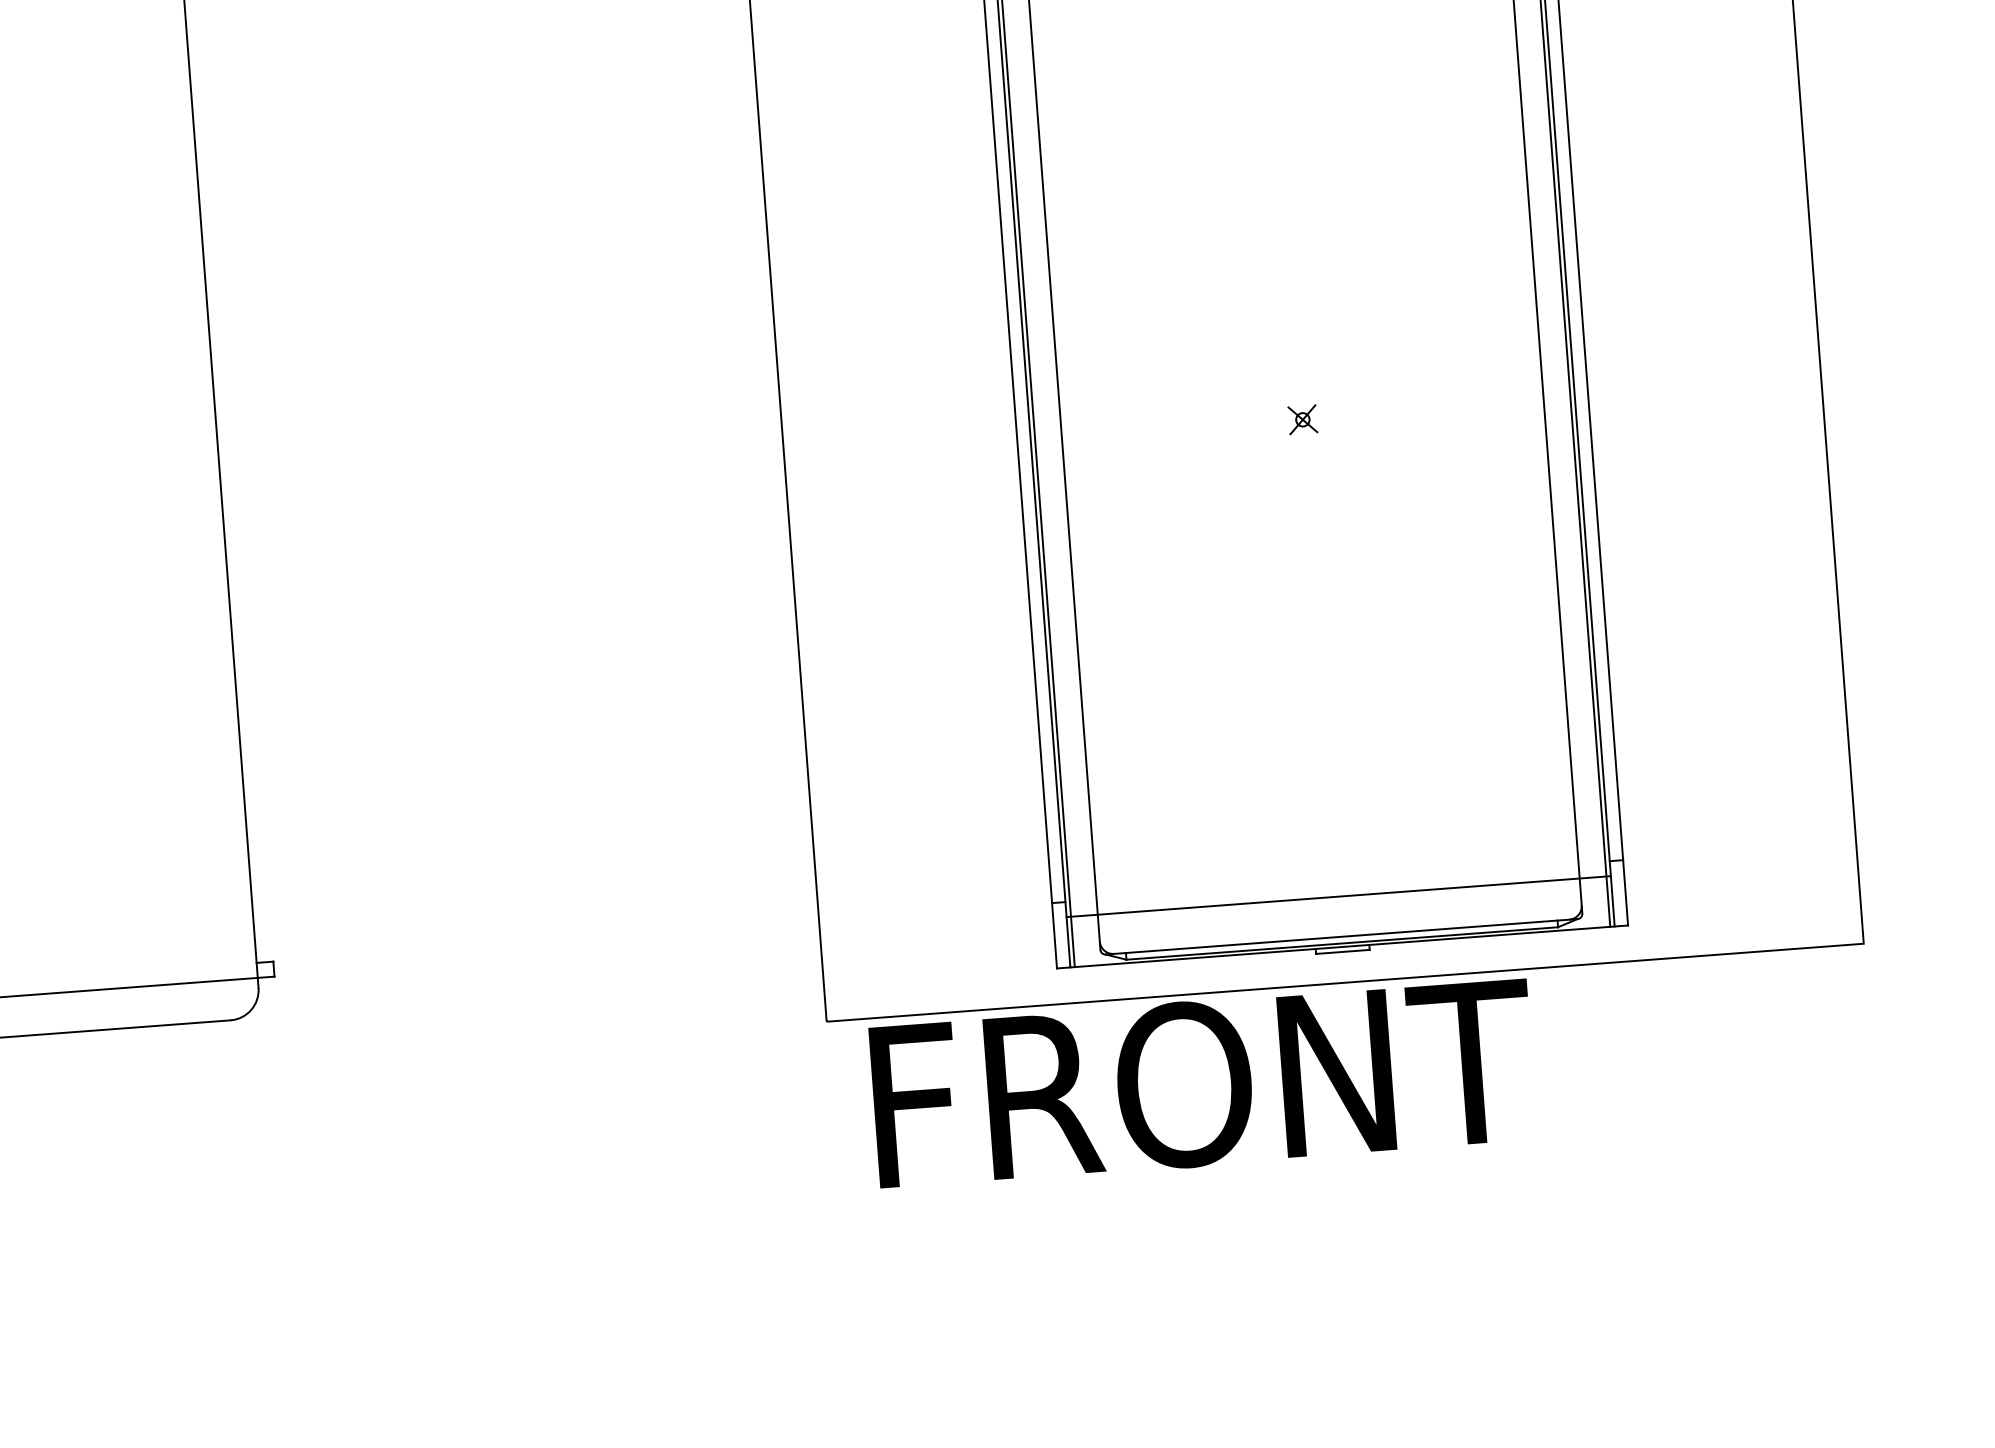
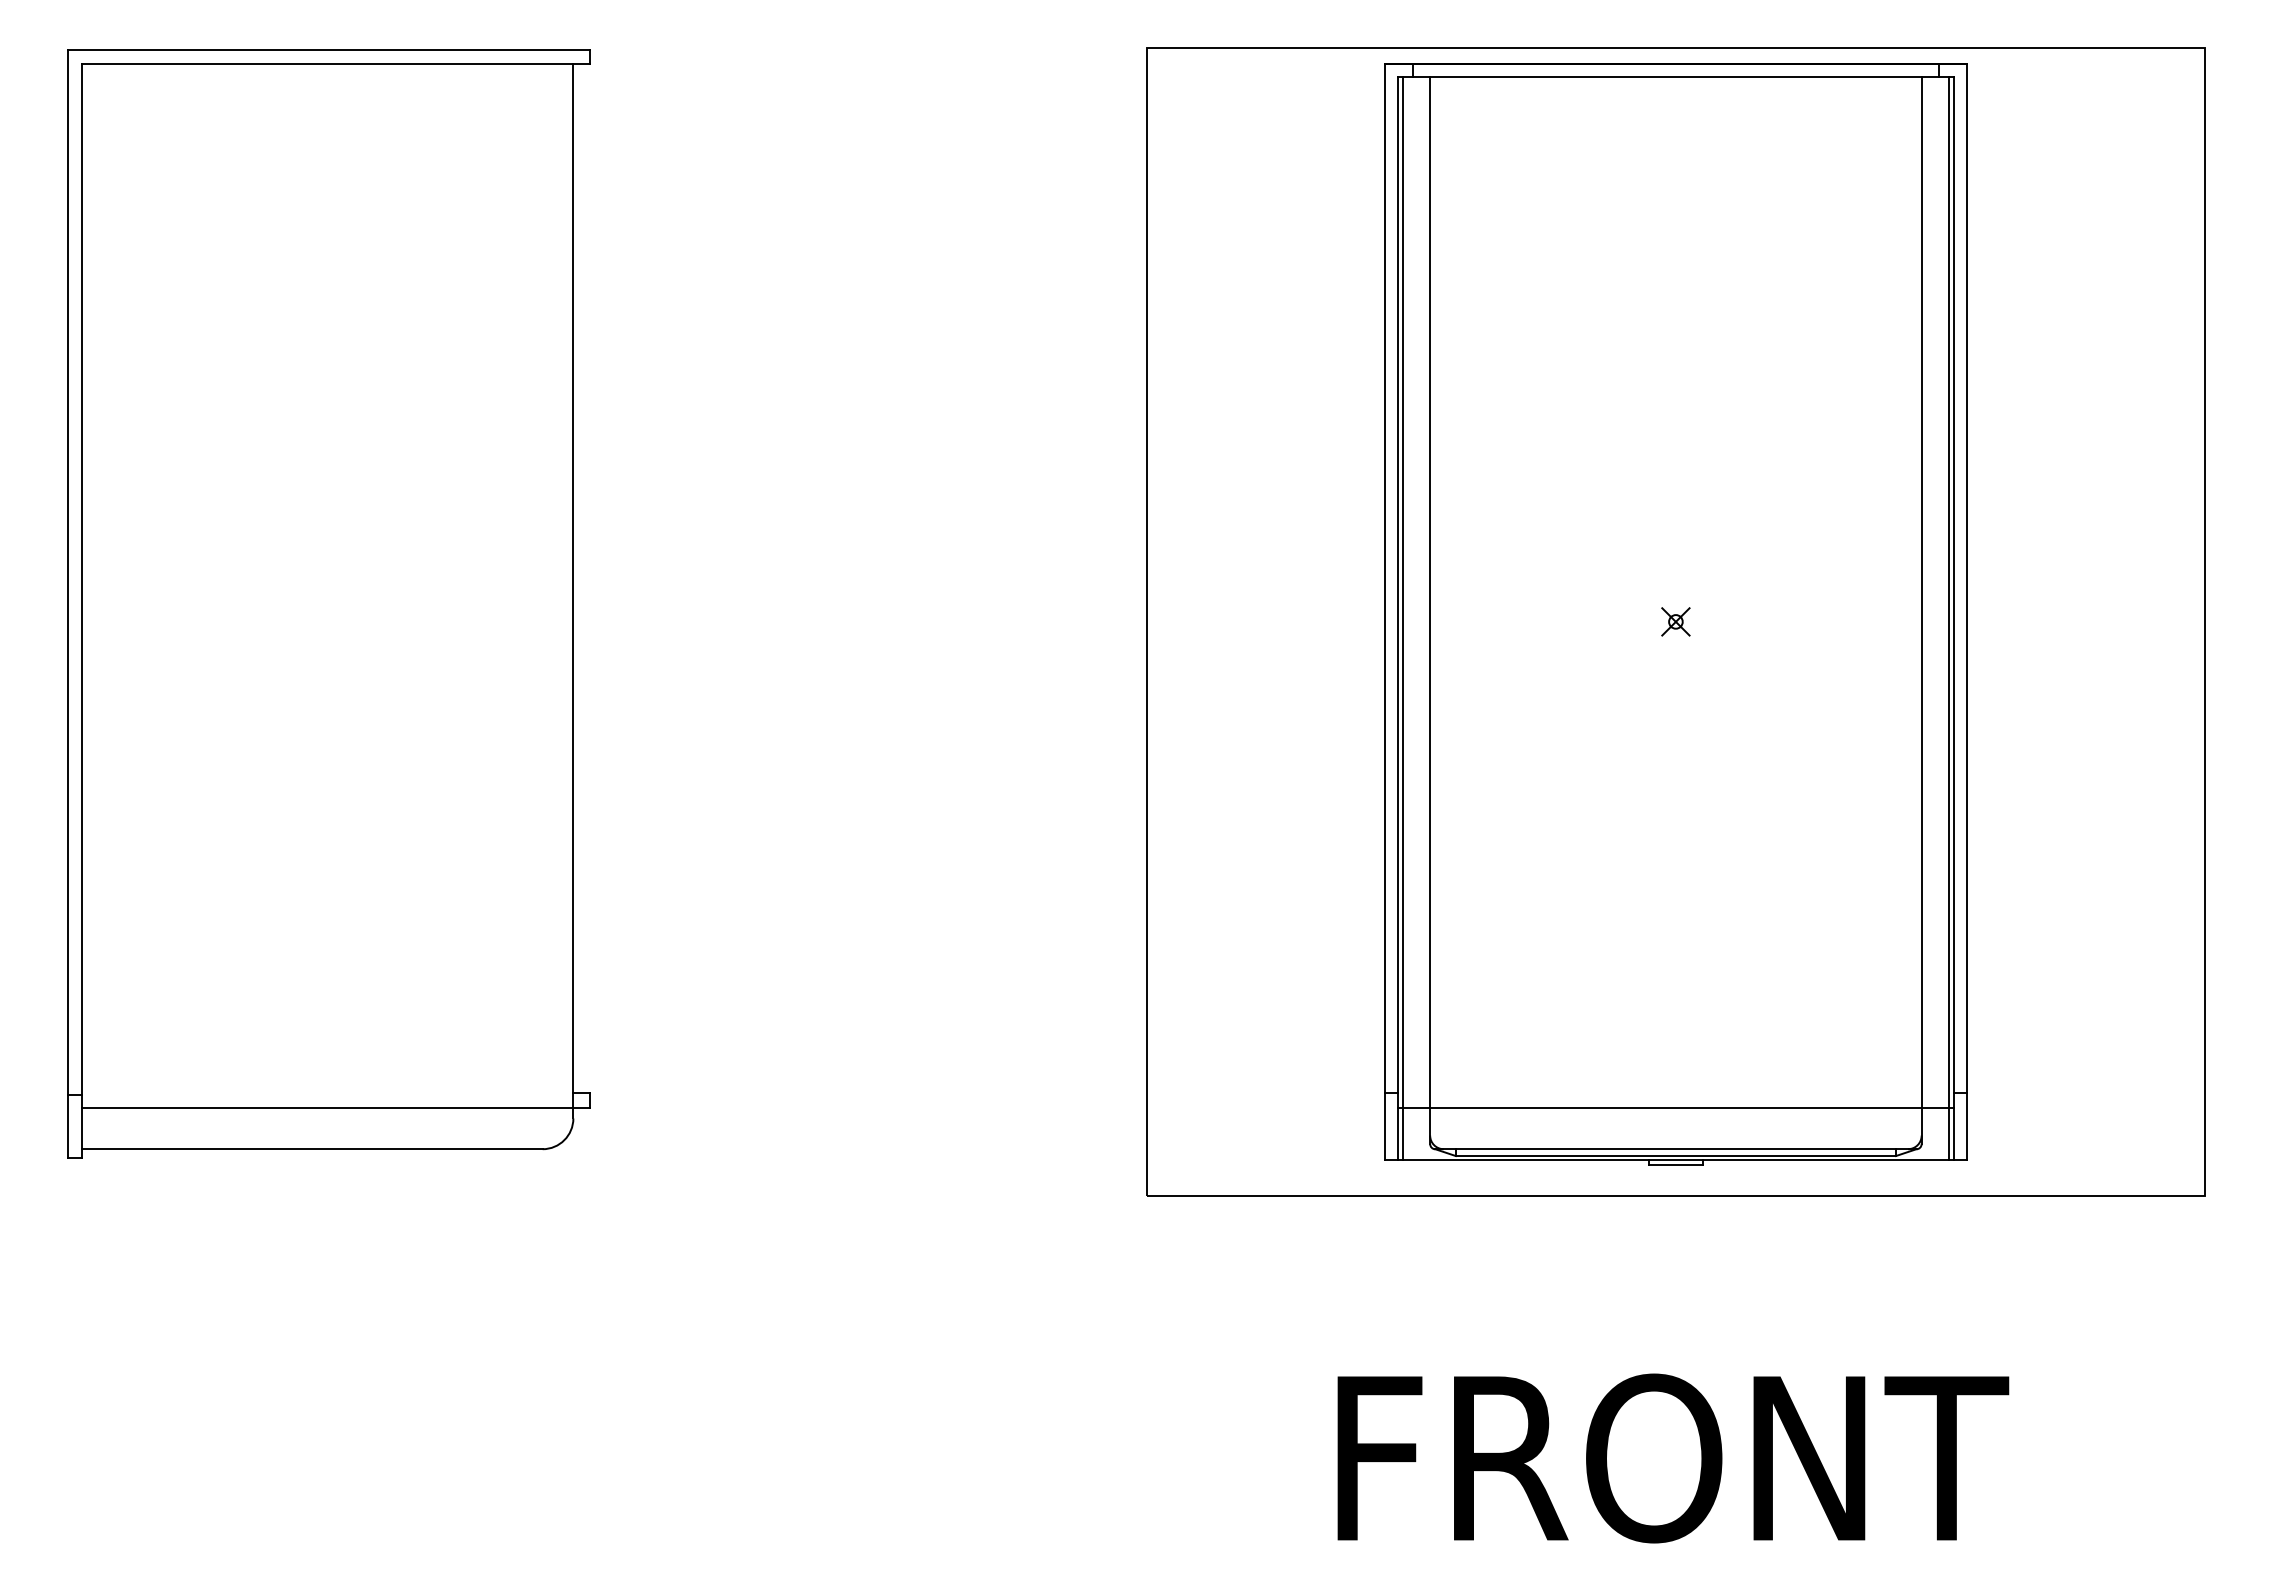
text: (1203, 1083) -> (1673, 1458), moved

